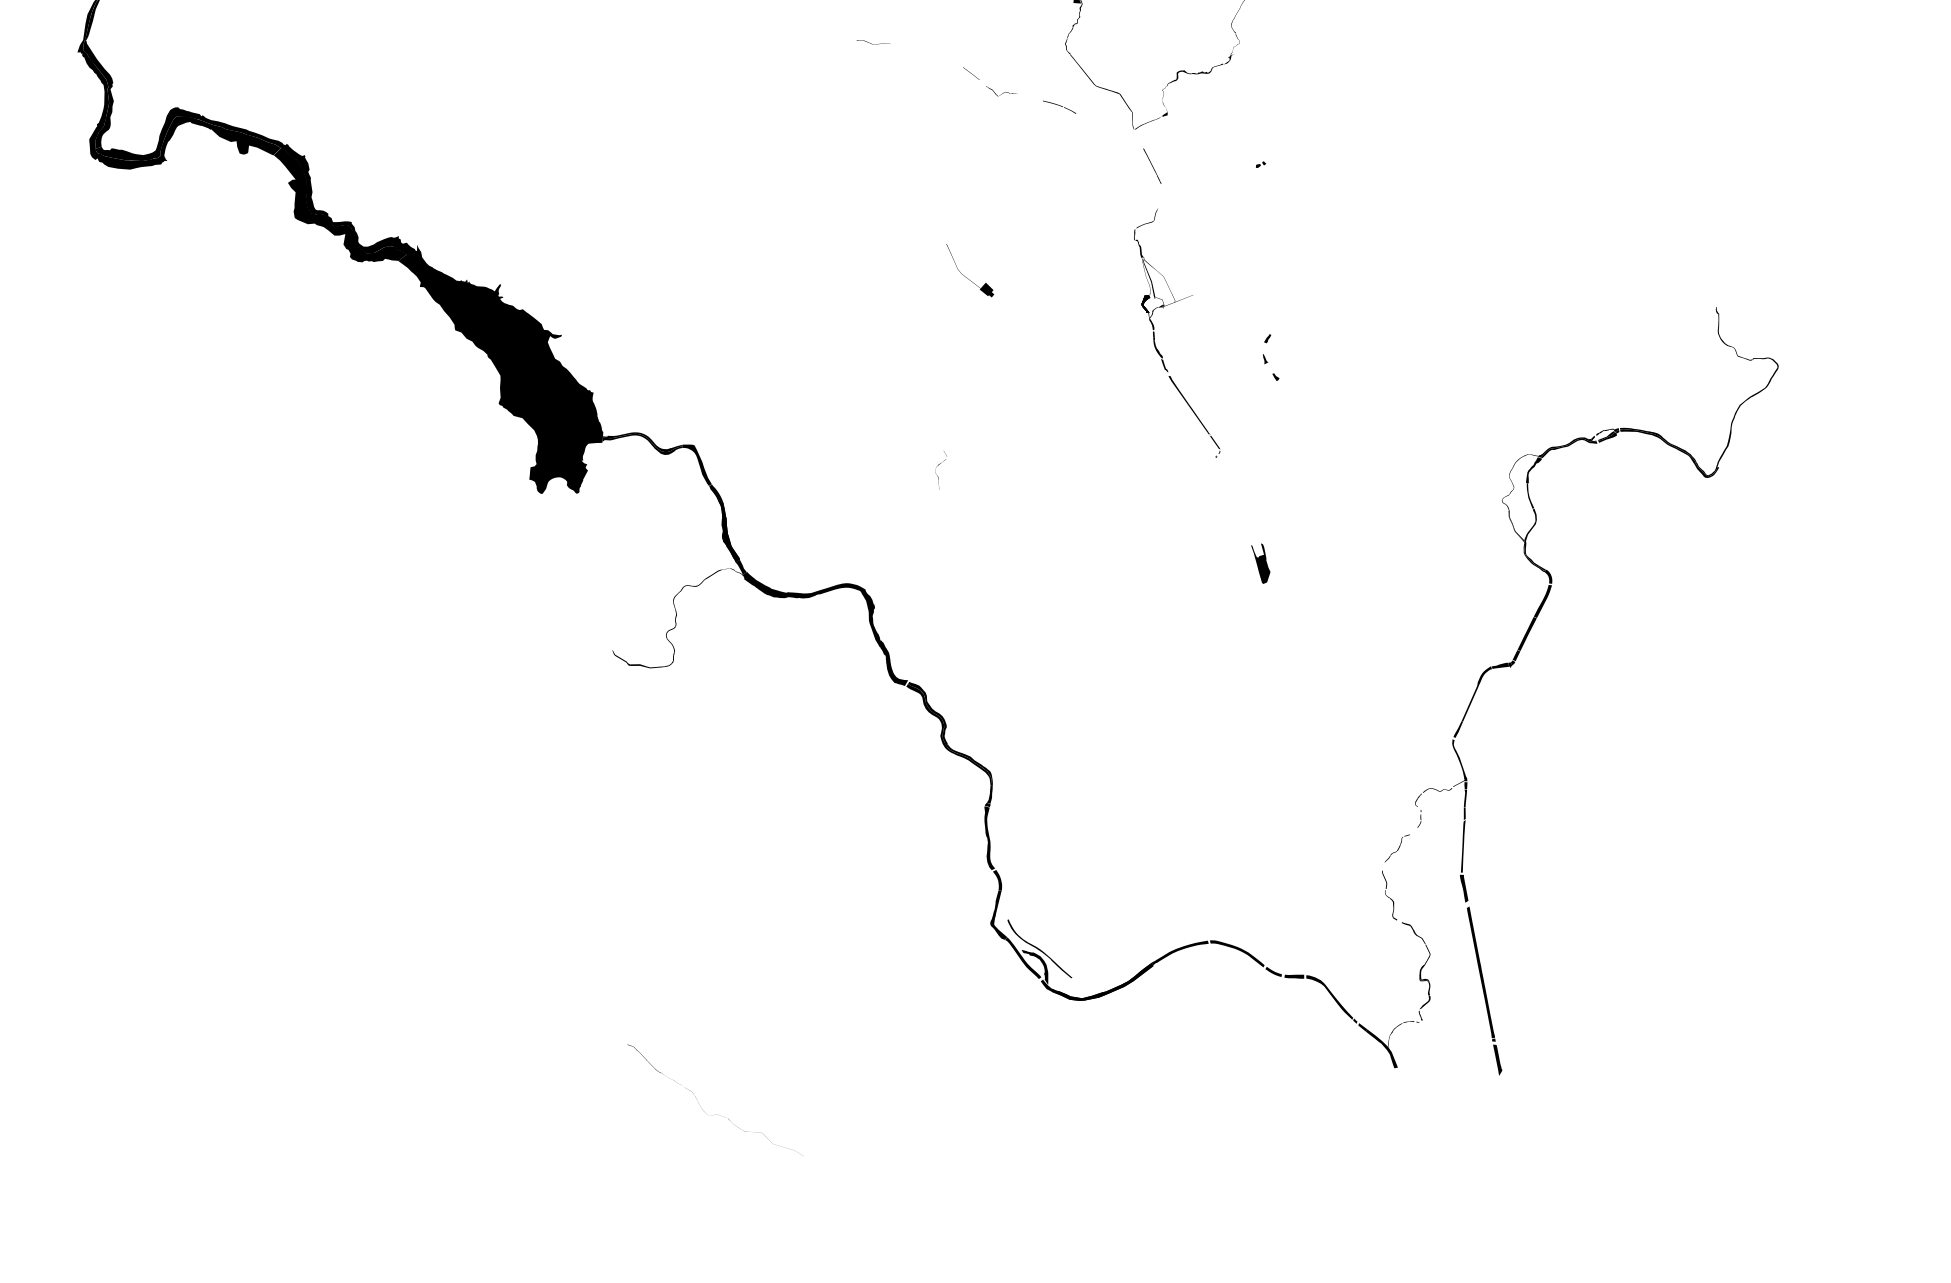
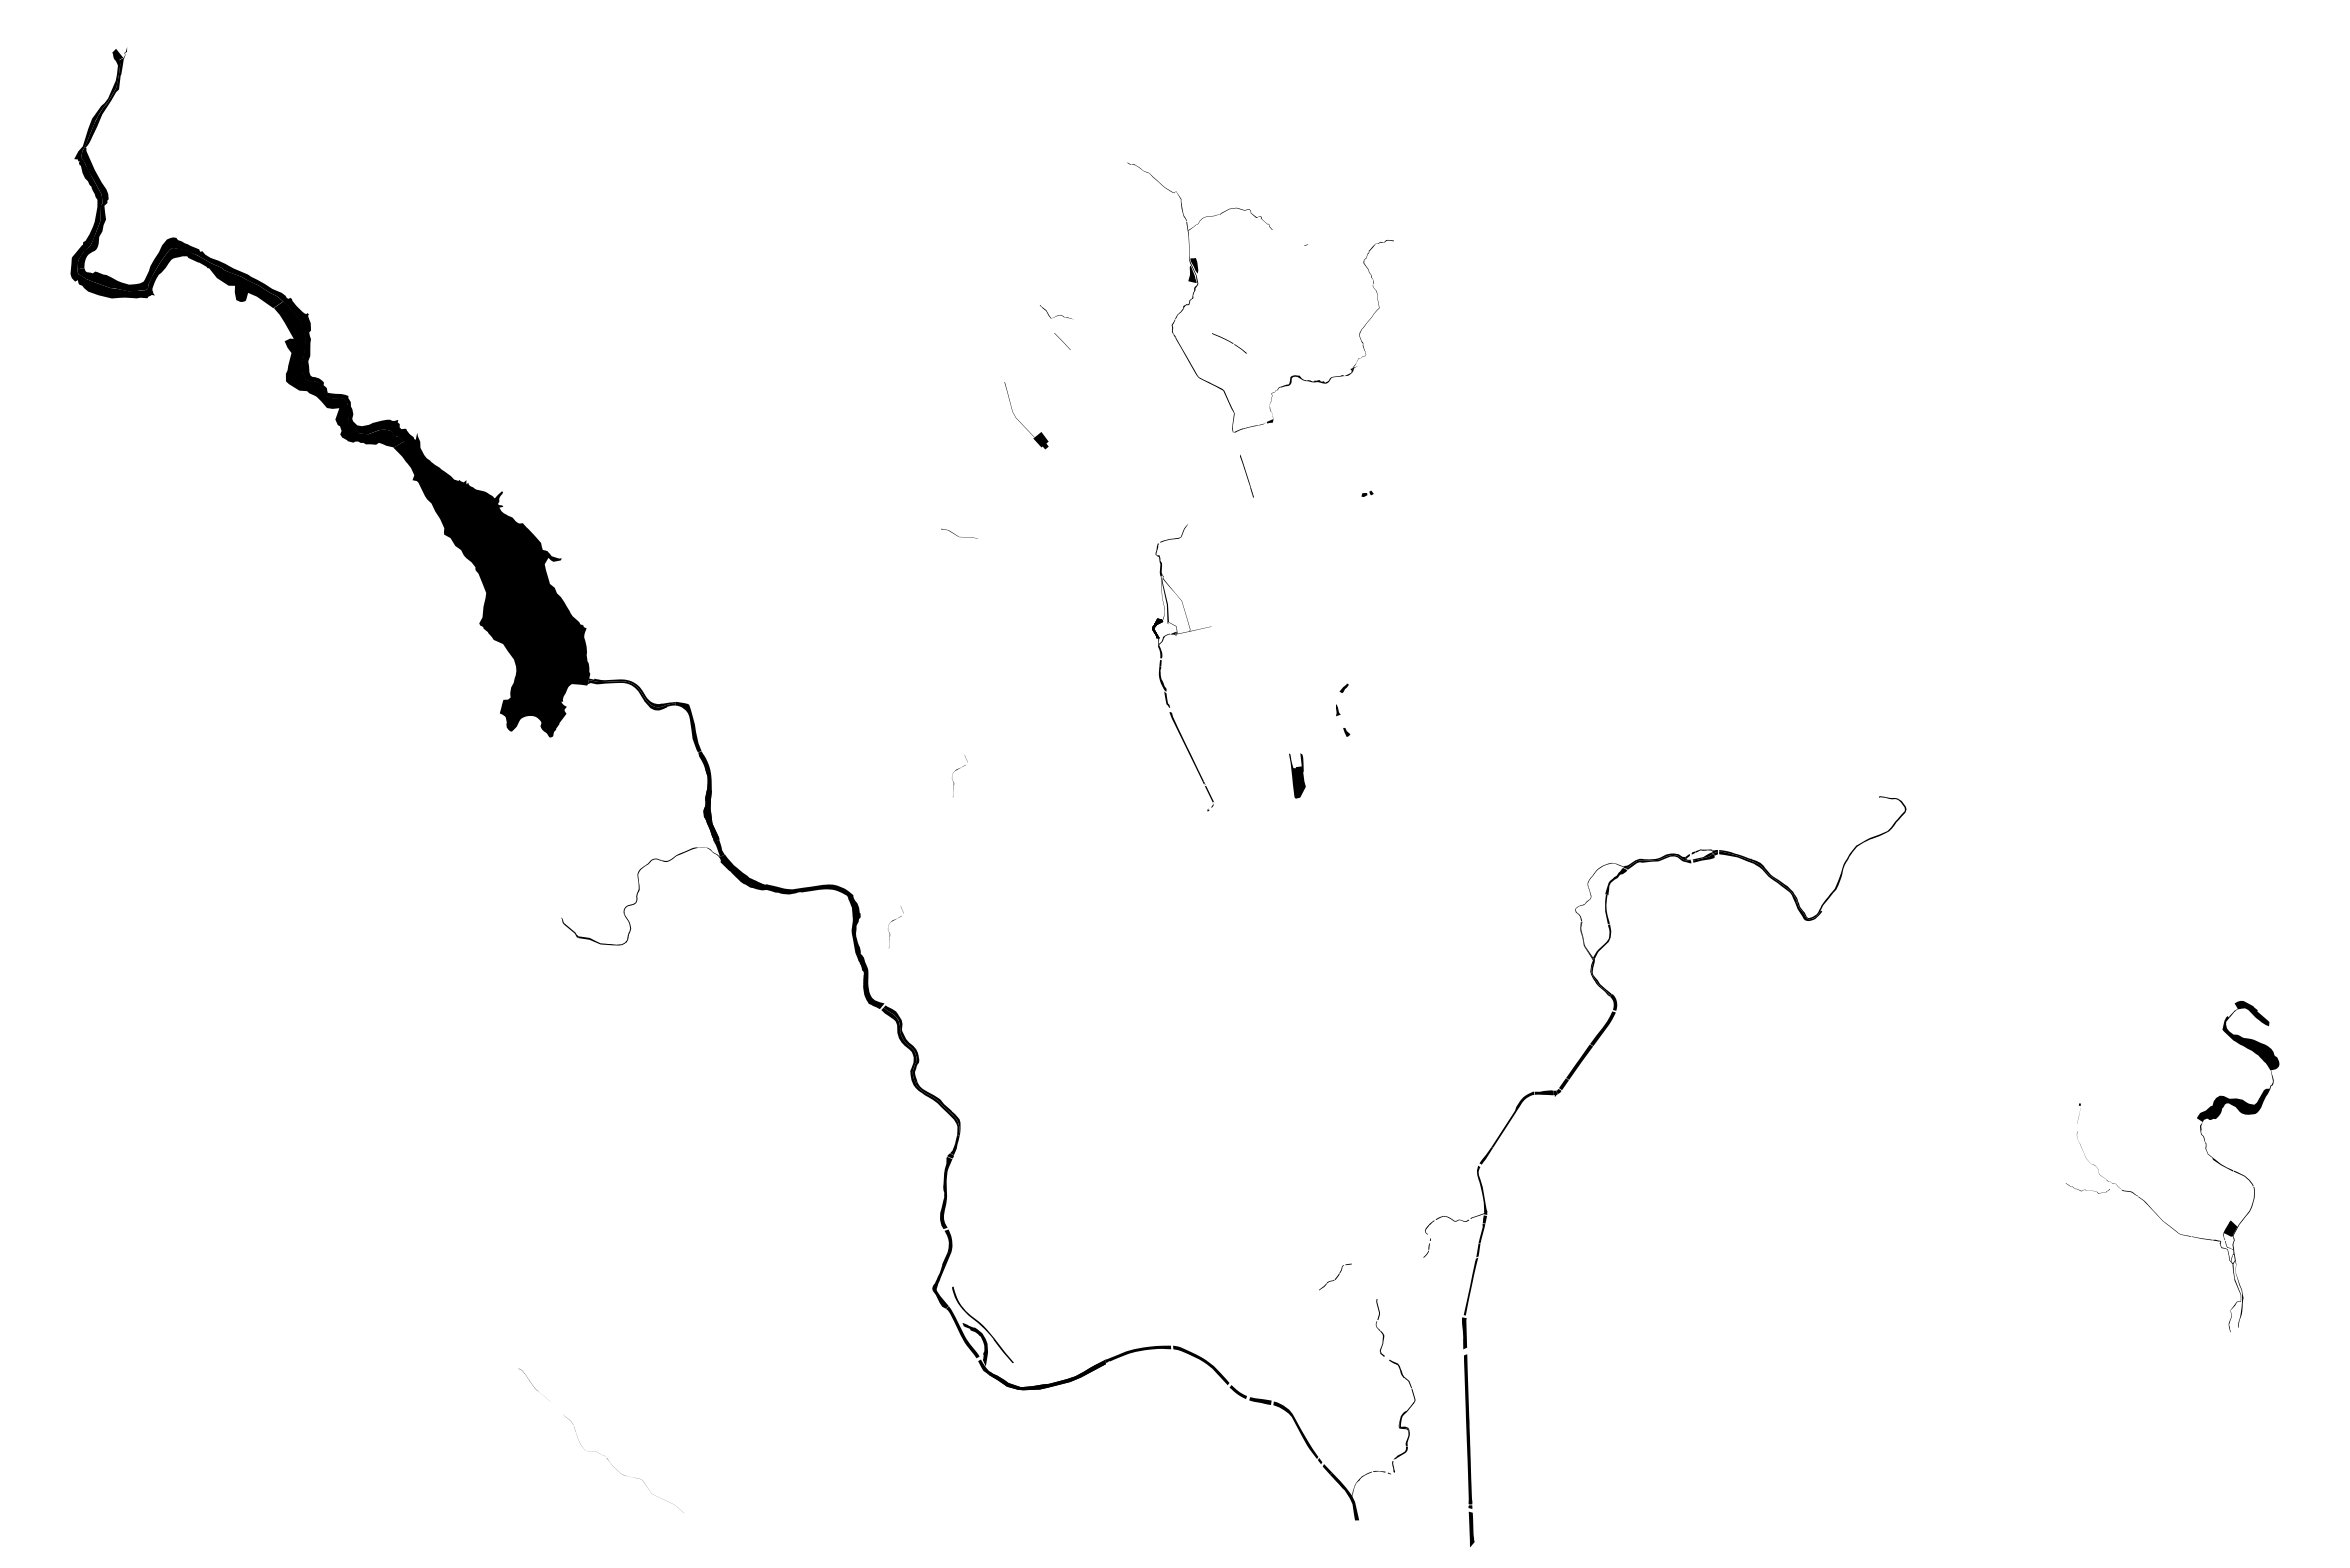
part: (873, 41) -> (959, 533), moved
part: (1001, 90) -> (1056, 312), moved
part: (1059, 107) -> (1229, 343), moved
part: (965, 276) -> (1019, 421), moved
fill: (1733, 333) -> (1861, 765), removed
part: (1155, 337) -> (1161, 667), moved
part: (1261, 563) -> (1297, 775), moved
part: (906, 611) -> (895, 926), added
part: (1397, 848) -> (1335, 1276), moved
part: (653, 1064) -> (533, 1384), size x0.6

